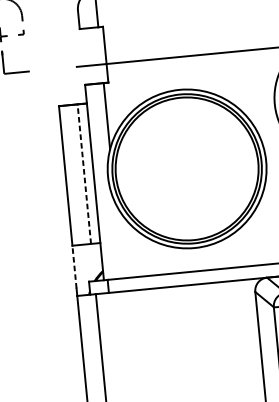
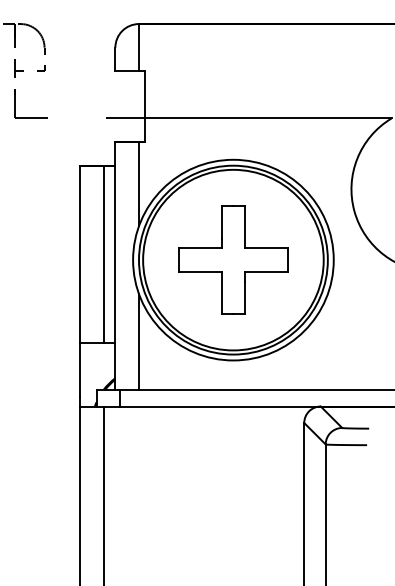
part: (187, 168) -> (233, 259), added
line: (84, 174) -> (103, 254), dashed -> solid
line: (119, 240) -> (139, 341), added
line: (74, 266) -> (79, 369), dashed -> solid

